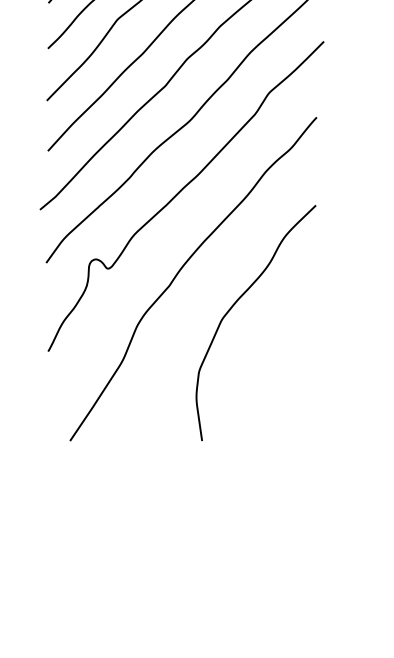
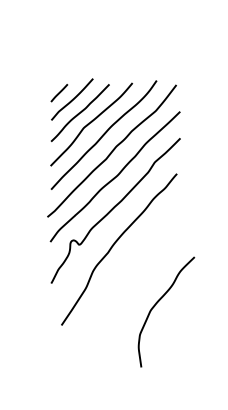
curve: (238, 302) -> (158, 302), moved

